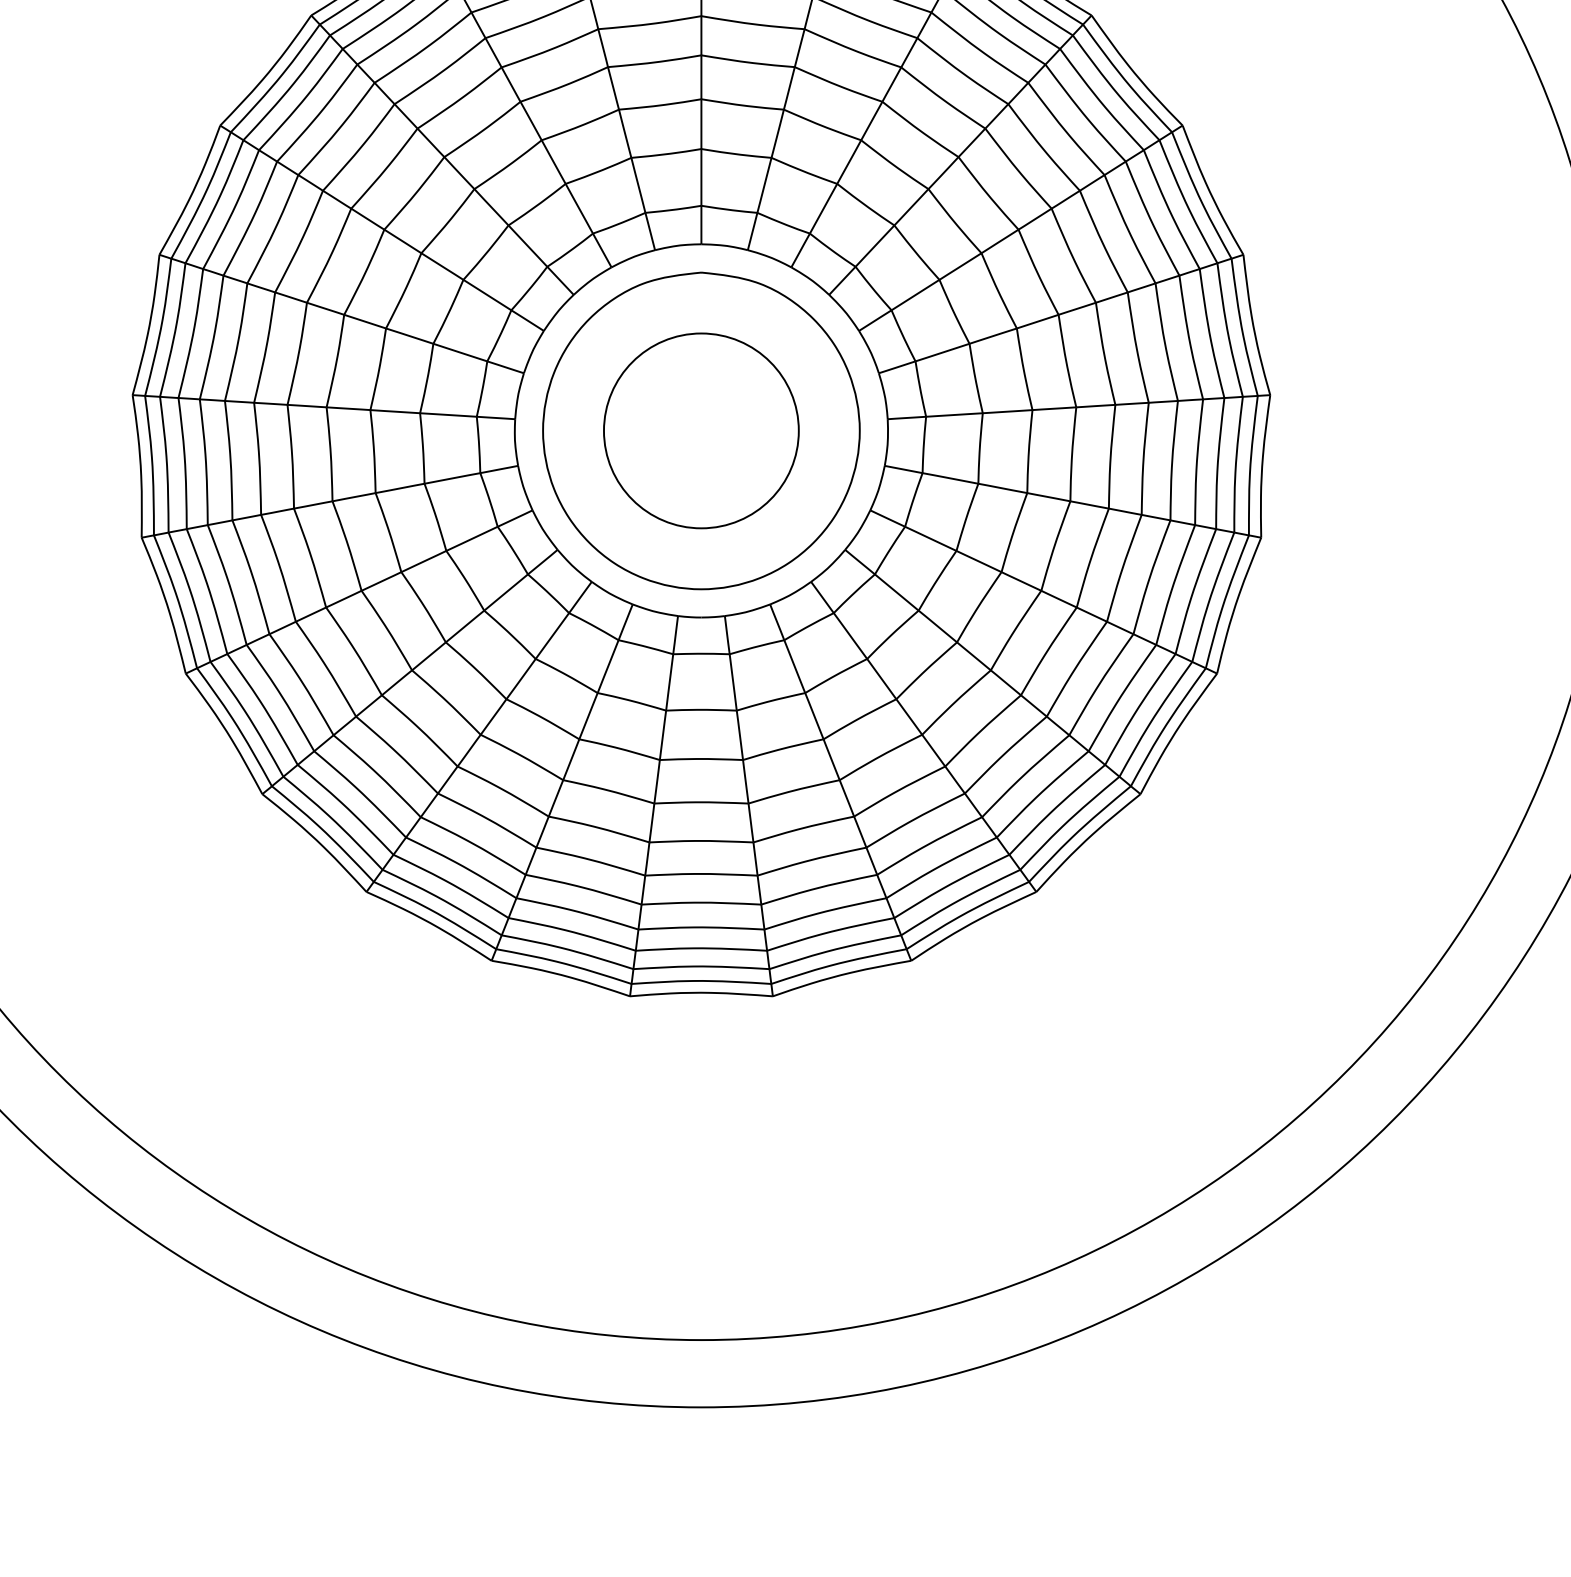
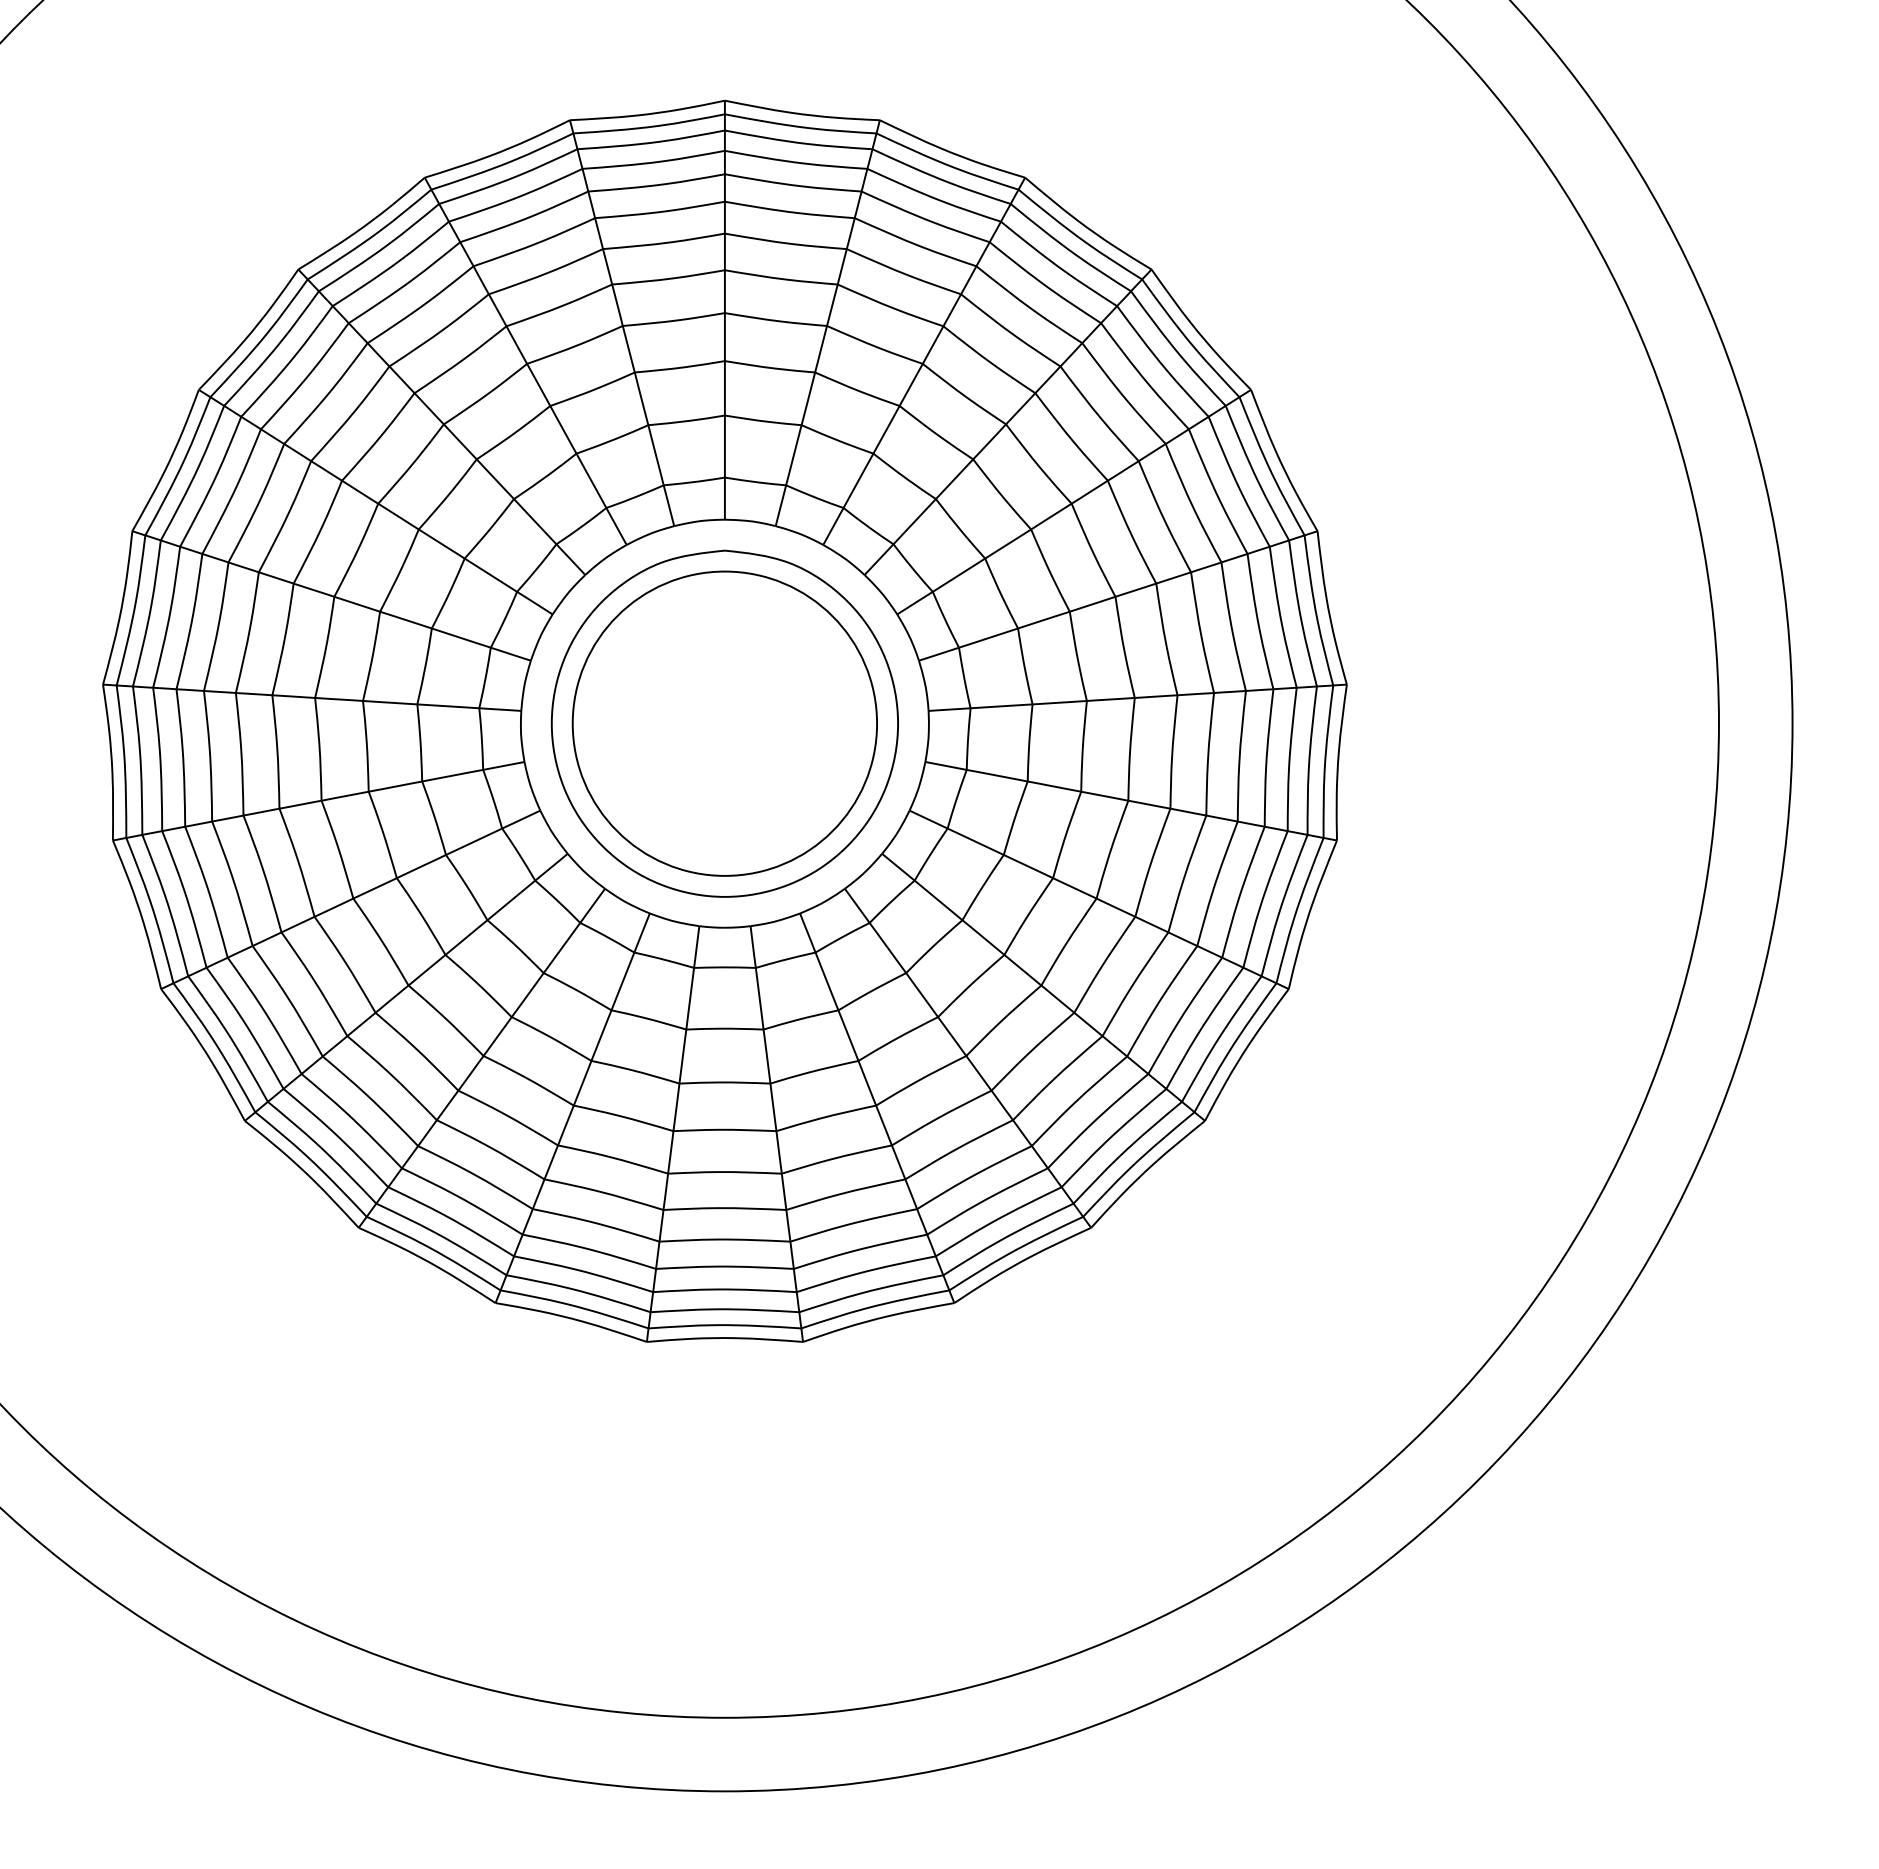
circle: (701, 430) -> (724, 723), size x1.43

